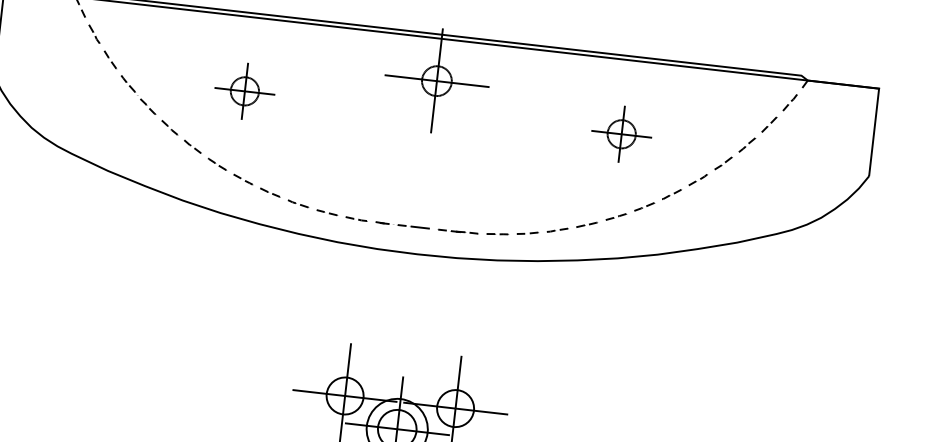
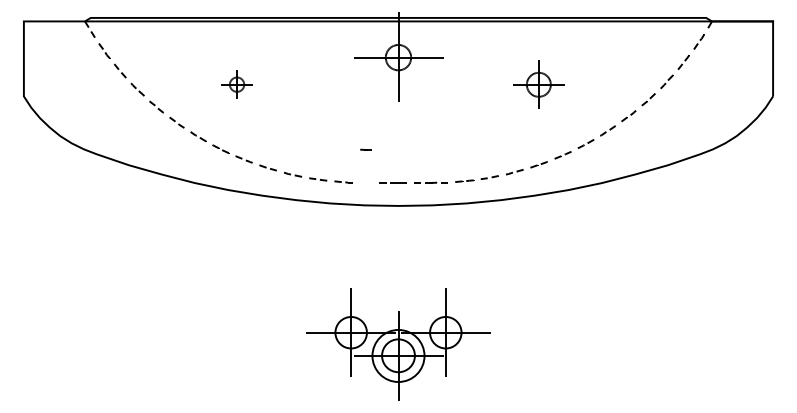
part: (244, 90) -> (236, 84), size x0.6
part: (621, 133) -> (538, 84), moved
part: (381, 222) -> (365, 149), moved

